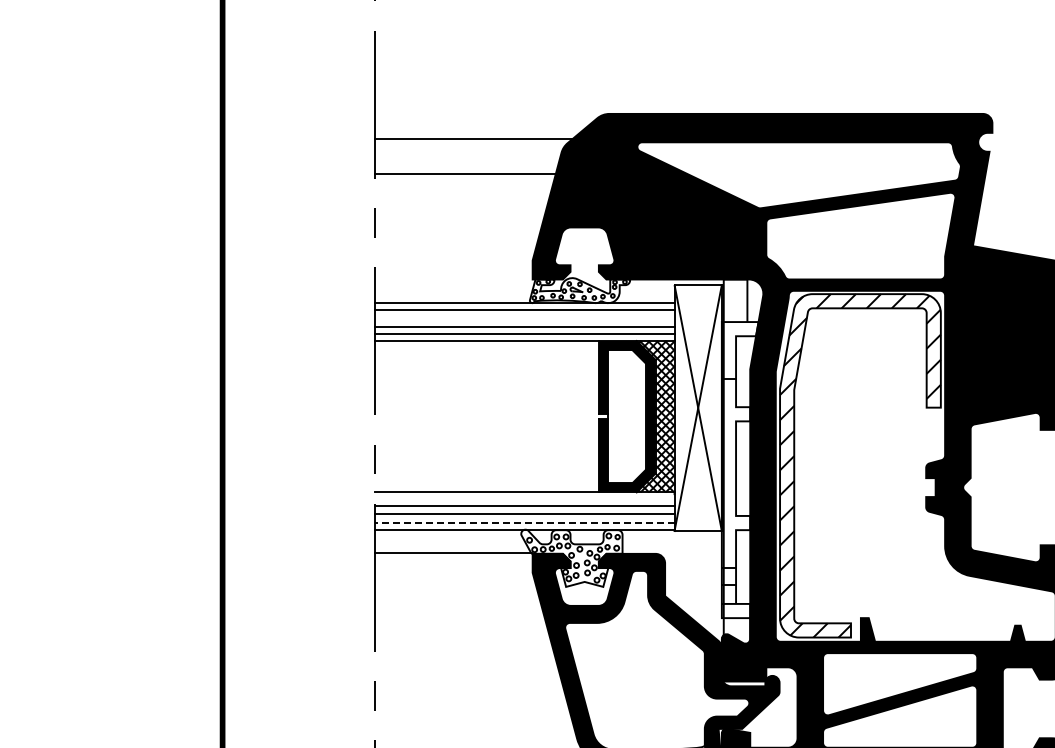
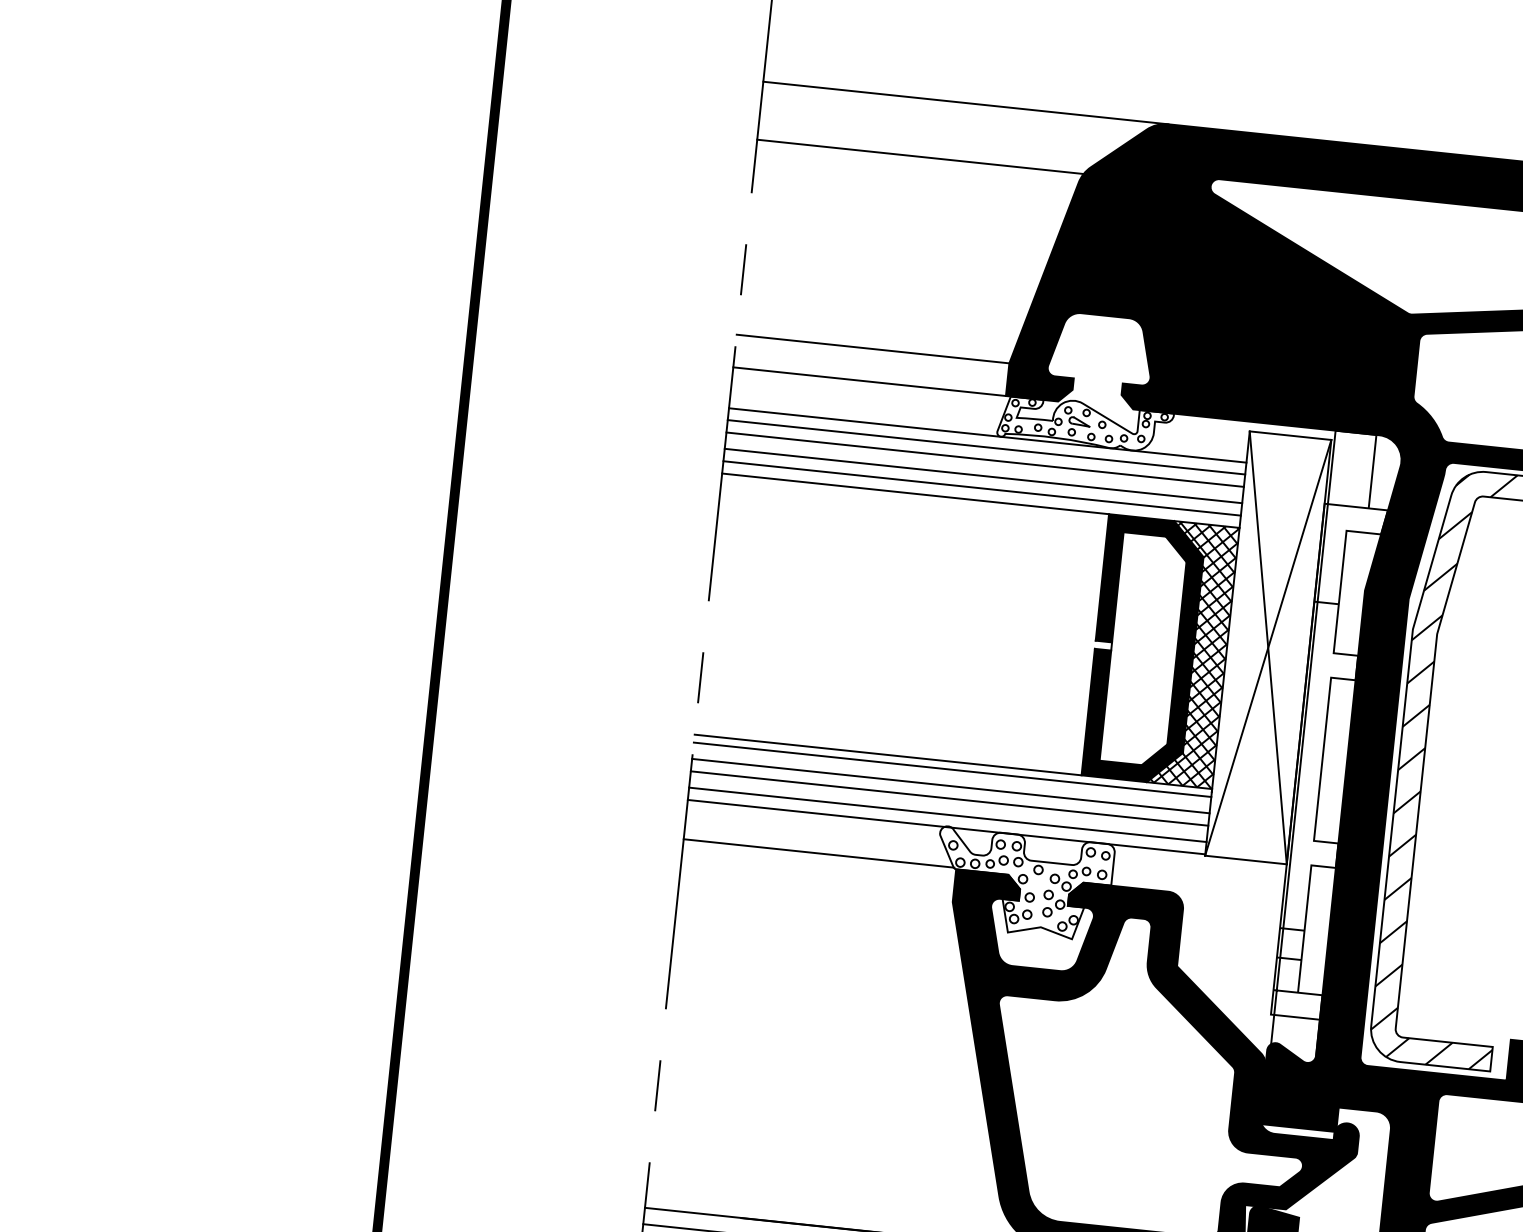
line: (491, 138) -> (965, 102), moved
line: (468, 173) -> (919, 156), moved
line: (453, 260) -> (872, 348), added
line: (453, 279) -> (869, 381), added
line: (524, 317) -> (984, 460), added
line: (524, 496) -> (952, 768), added
line: (524, 523) -> (947, 815), dashed -> solid

